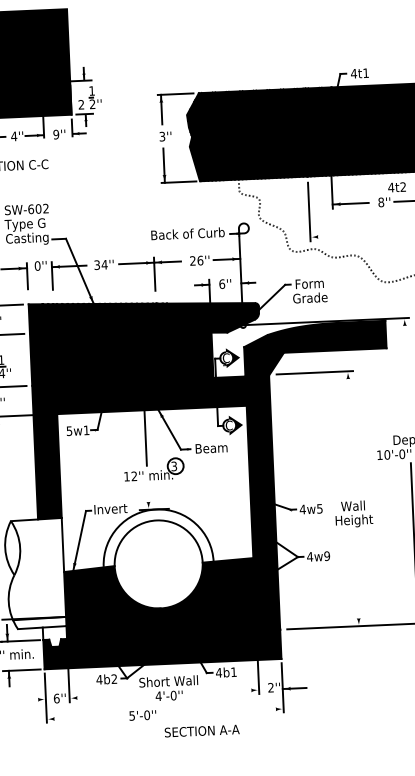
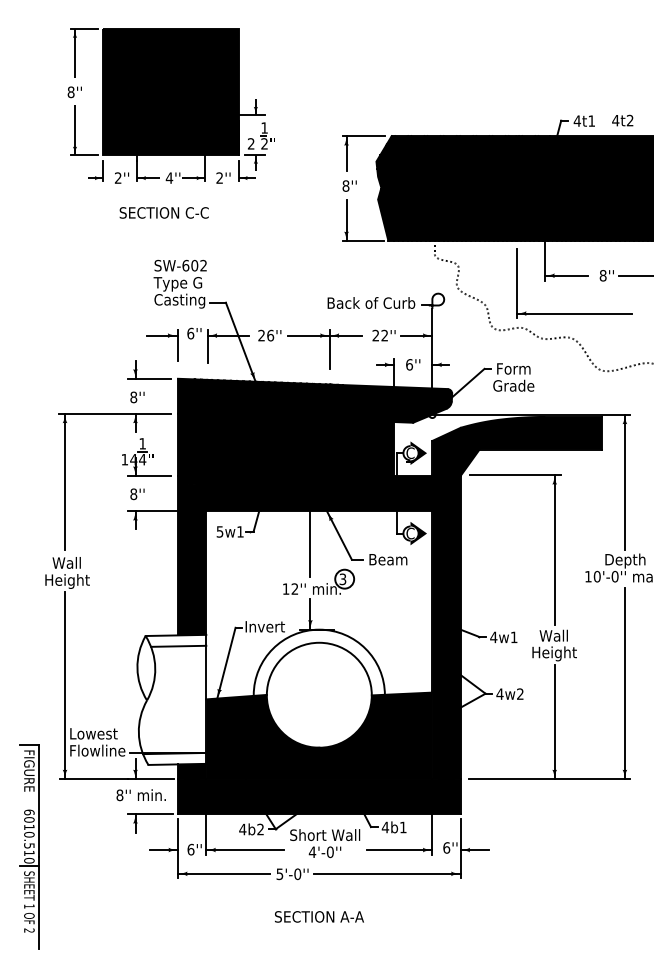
text: (56, 134) -> (219, 177), 9'' -> 2''
text: (161, 136) -> (345, 185), 3'' -> 8''
text: (396, 187) -> (622, 120), moved
line: (358, 235) -> (574, 313), added
text: (200, 260) -> (384, 335), 26'' -> 22''
text: (100, 264) -> (265, 335), 34'' -> 26''
text: (37, 265) -> (190, 333), 0'' -> 6''
line: (406, 374) -> (624, 481), added
line: (350, 433) -> (554, 549), added
line: (148, 497) -> (310, 614), added
text: (319, 508) -> (513, 637), 4w5 -> 4w1
line: (38, 527) -> (178, 645), added
text: (326, 555) -> (519, 693), 4w9 -> 4w2
line: (356, 577) -> (554, 721), added
fill: (55, 636) -> (192, 775), added
text: (270, 687) -> (446, 847), 2'' -> 6''
line: (231, 691) -> (399, 850), added
line: (102, 697) -> (245, 850), added
line: (33, 700) -> (163, 850), added
line: (222, 711) -> (387, 873), added
line: (84, 717) -> (223, 873), added
text: (202, 730) -> (319, 916), moved

